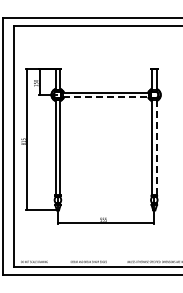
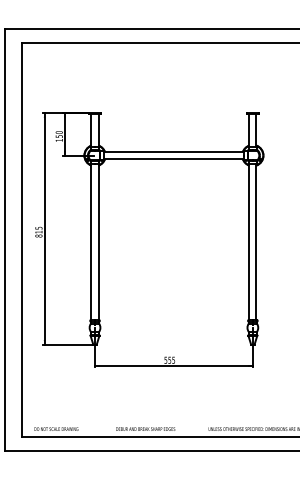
line: (106, 97) -> (174, 159), dashed -> solid
line: (156, 147) -> (256, 241), dashed -> solid

